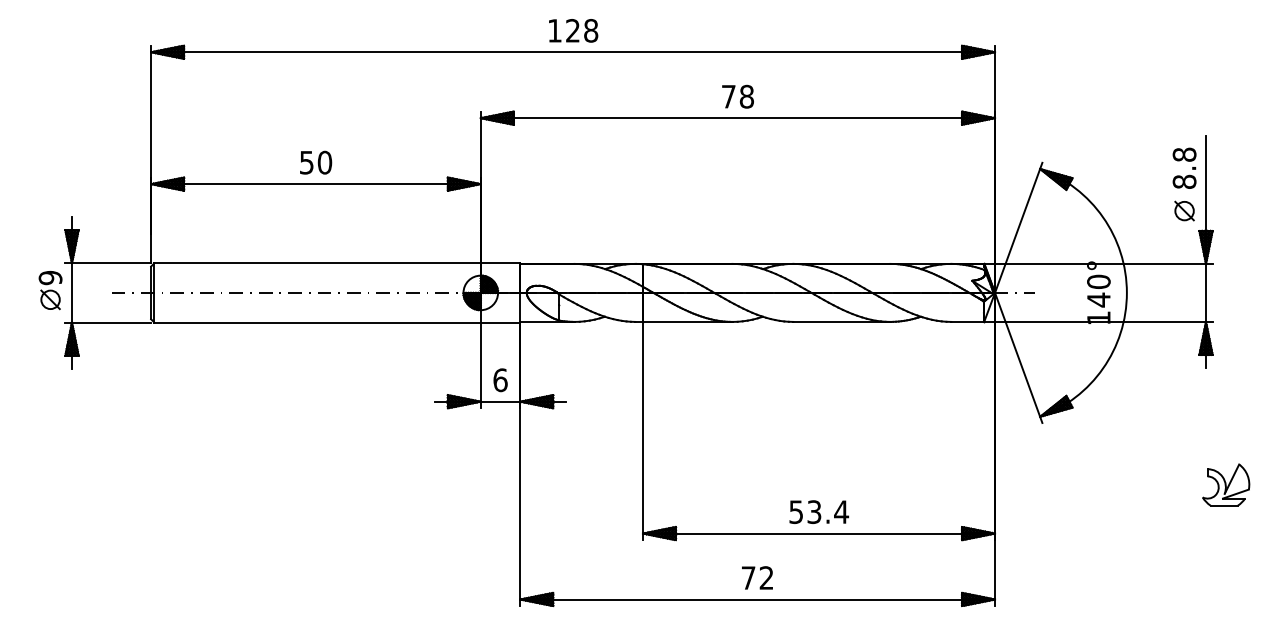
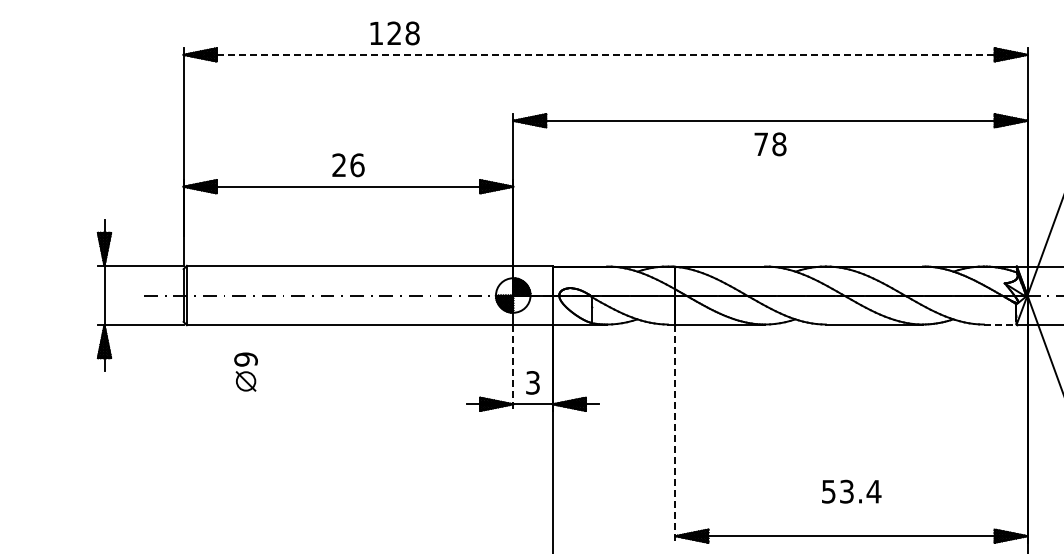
text: (573, 30) -> (394, 33), moved
line: (573, 52) -> (605, 55), solid -> dashed
text: (737, 96) -> (769, 144), moved
text: (316, 162) -> (348, 165), 50 -> 26
part: (50, 290) -> (245, 372), moved
line: (968, 321) -> (1000, 324), solid -> dashed
line: (480, 365) -> (512, 368), solid -> dashed
text: (500, 380) -> (532, 383), 6 -> 3
line: (642, 431) -> (674, 434), solid -> dashed
text: (818, 511) -> (850, 491), moved

